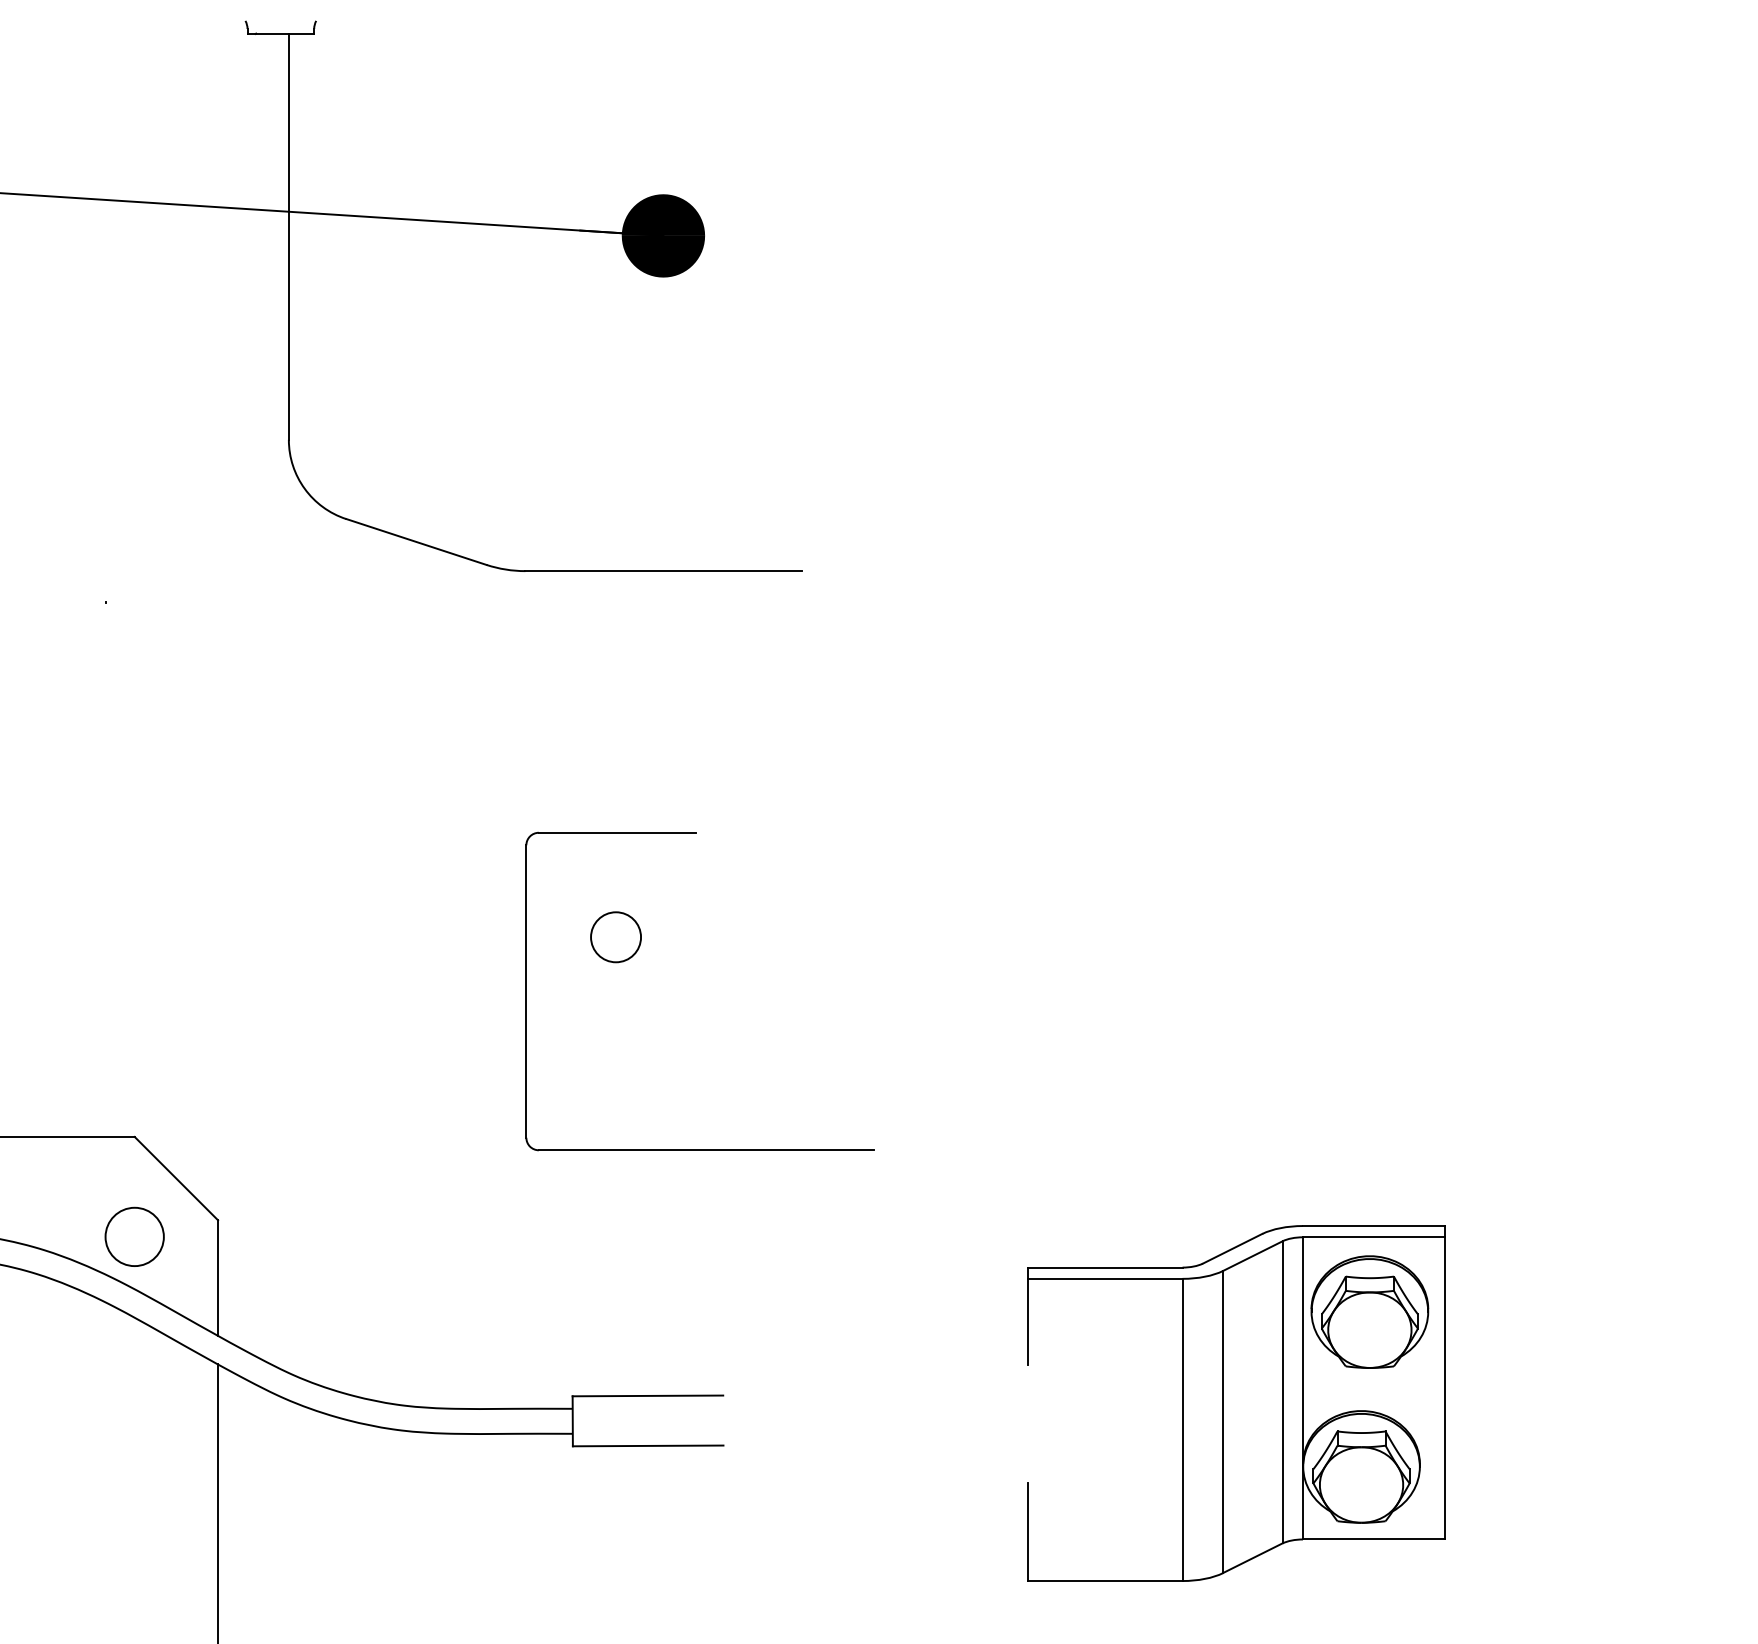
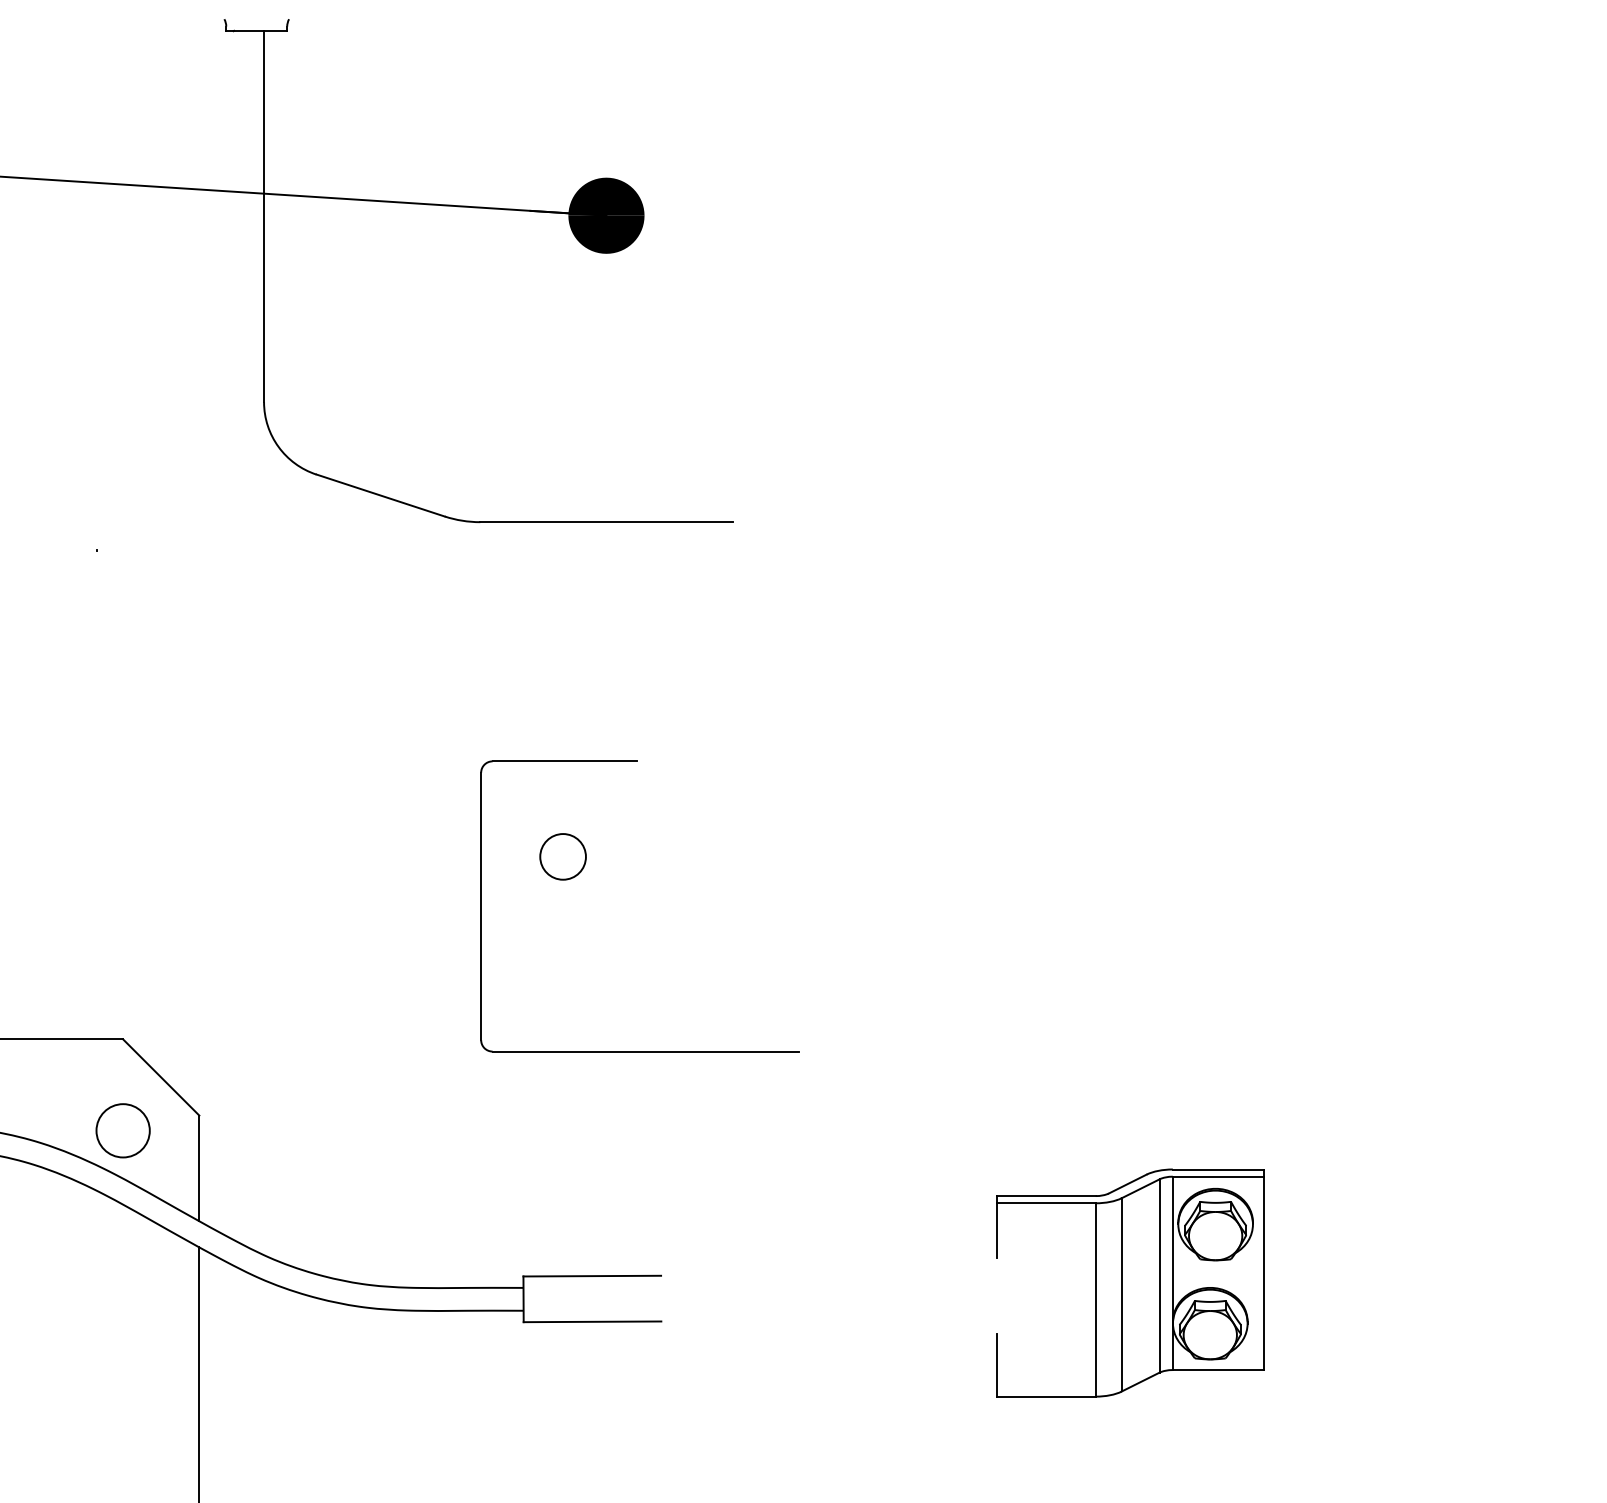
part: (1236, 1403) -> (1130, 1283), size x0.7

